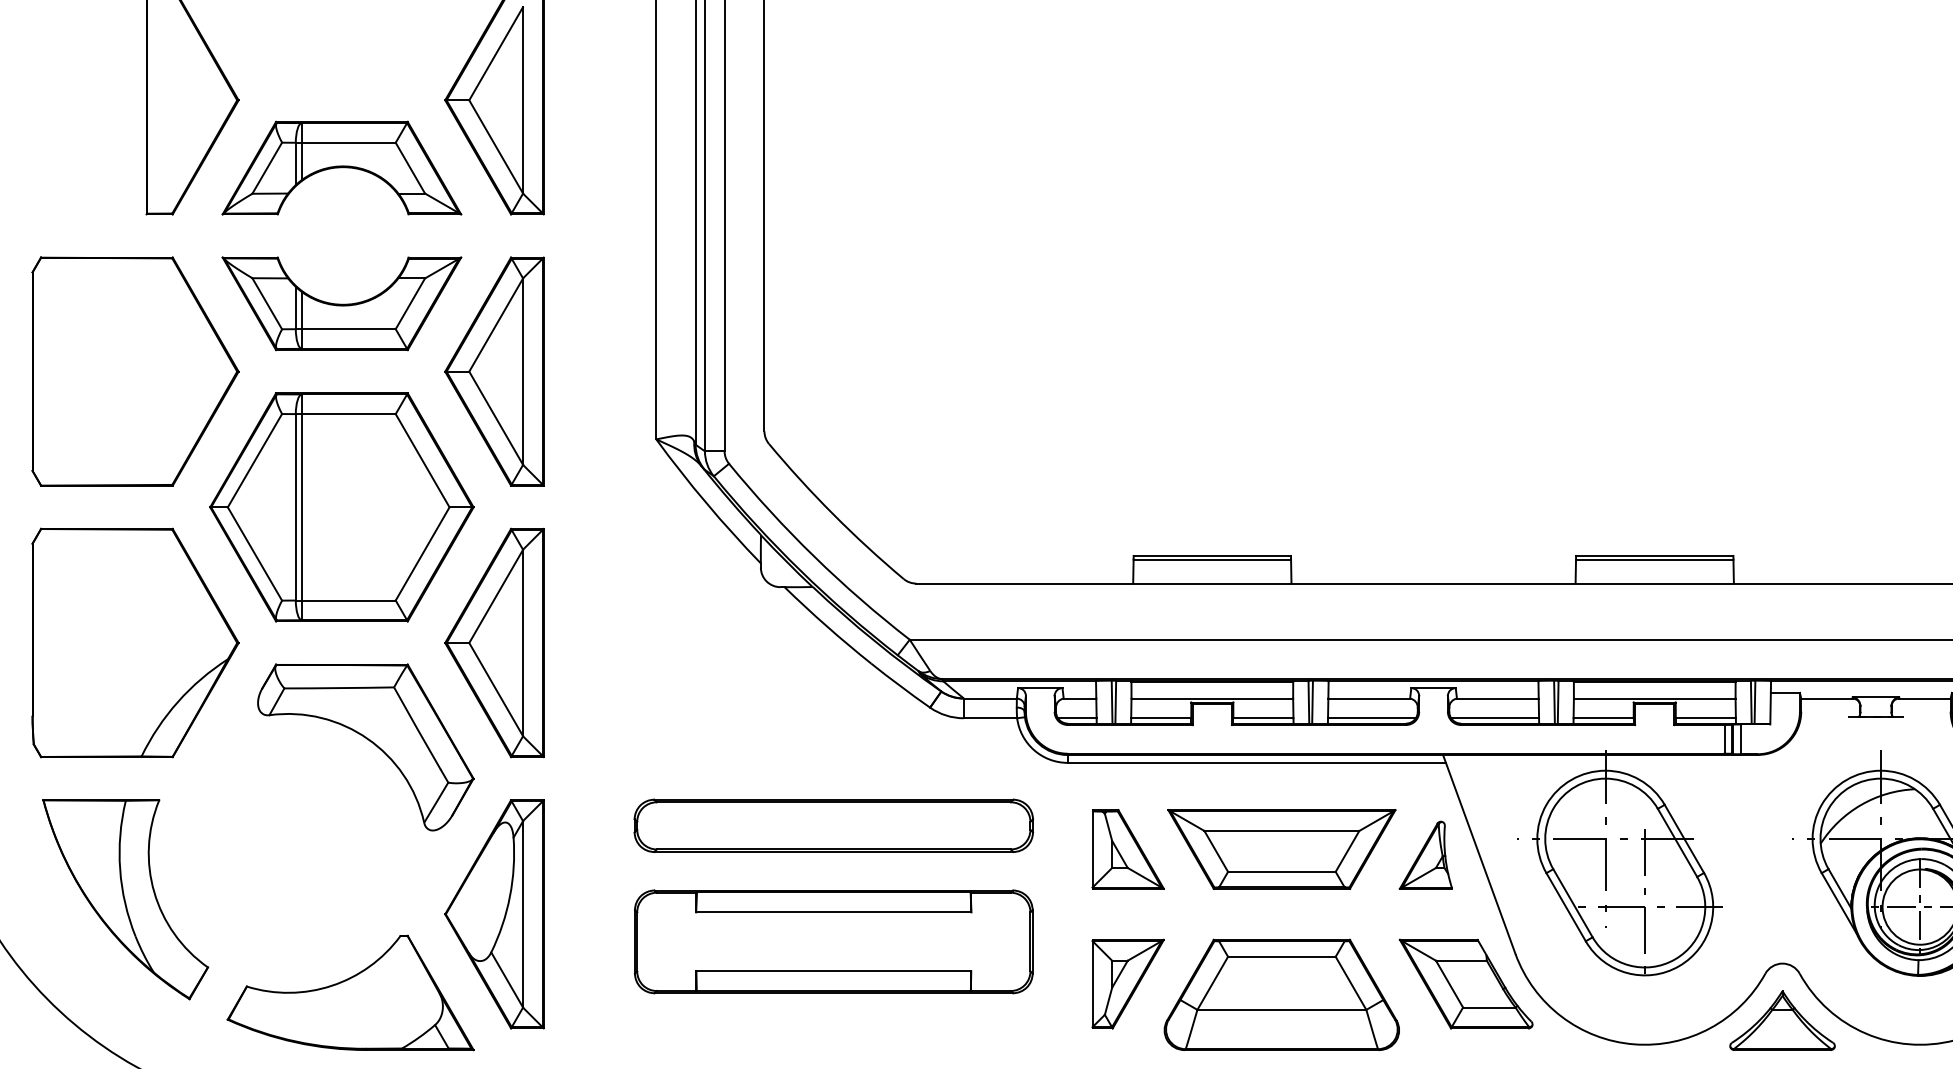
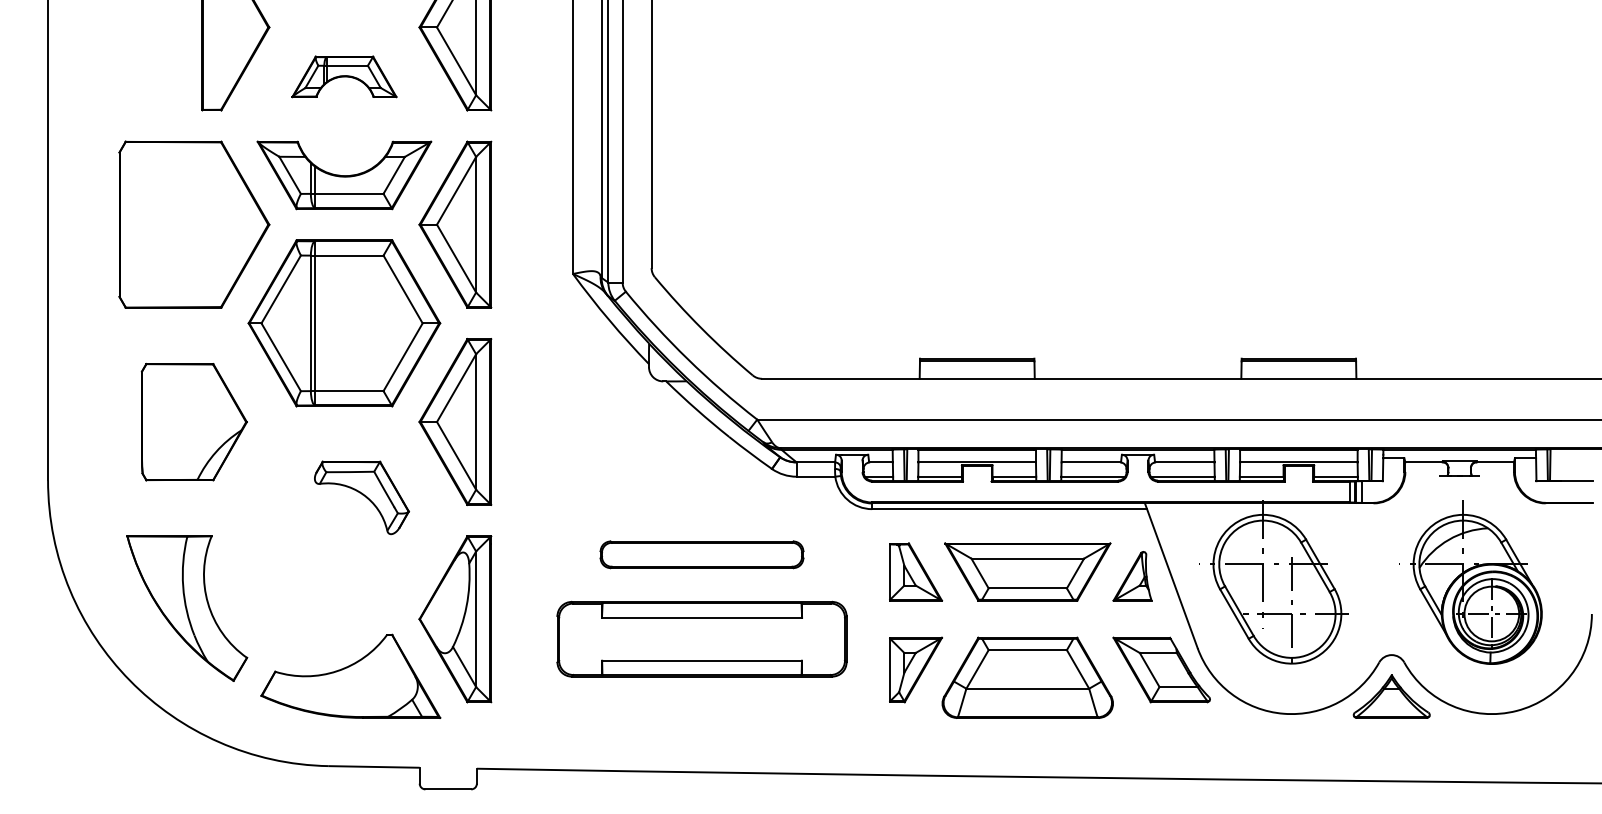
part: (342, 167) -> (344, 76), size x0.6
part: (135, 643) -> (194, 422), size x0.7
part: (365, 746) -> (361, 497), size x0.6
part: (833, 825) -> (701, 554), size x0.7

